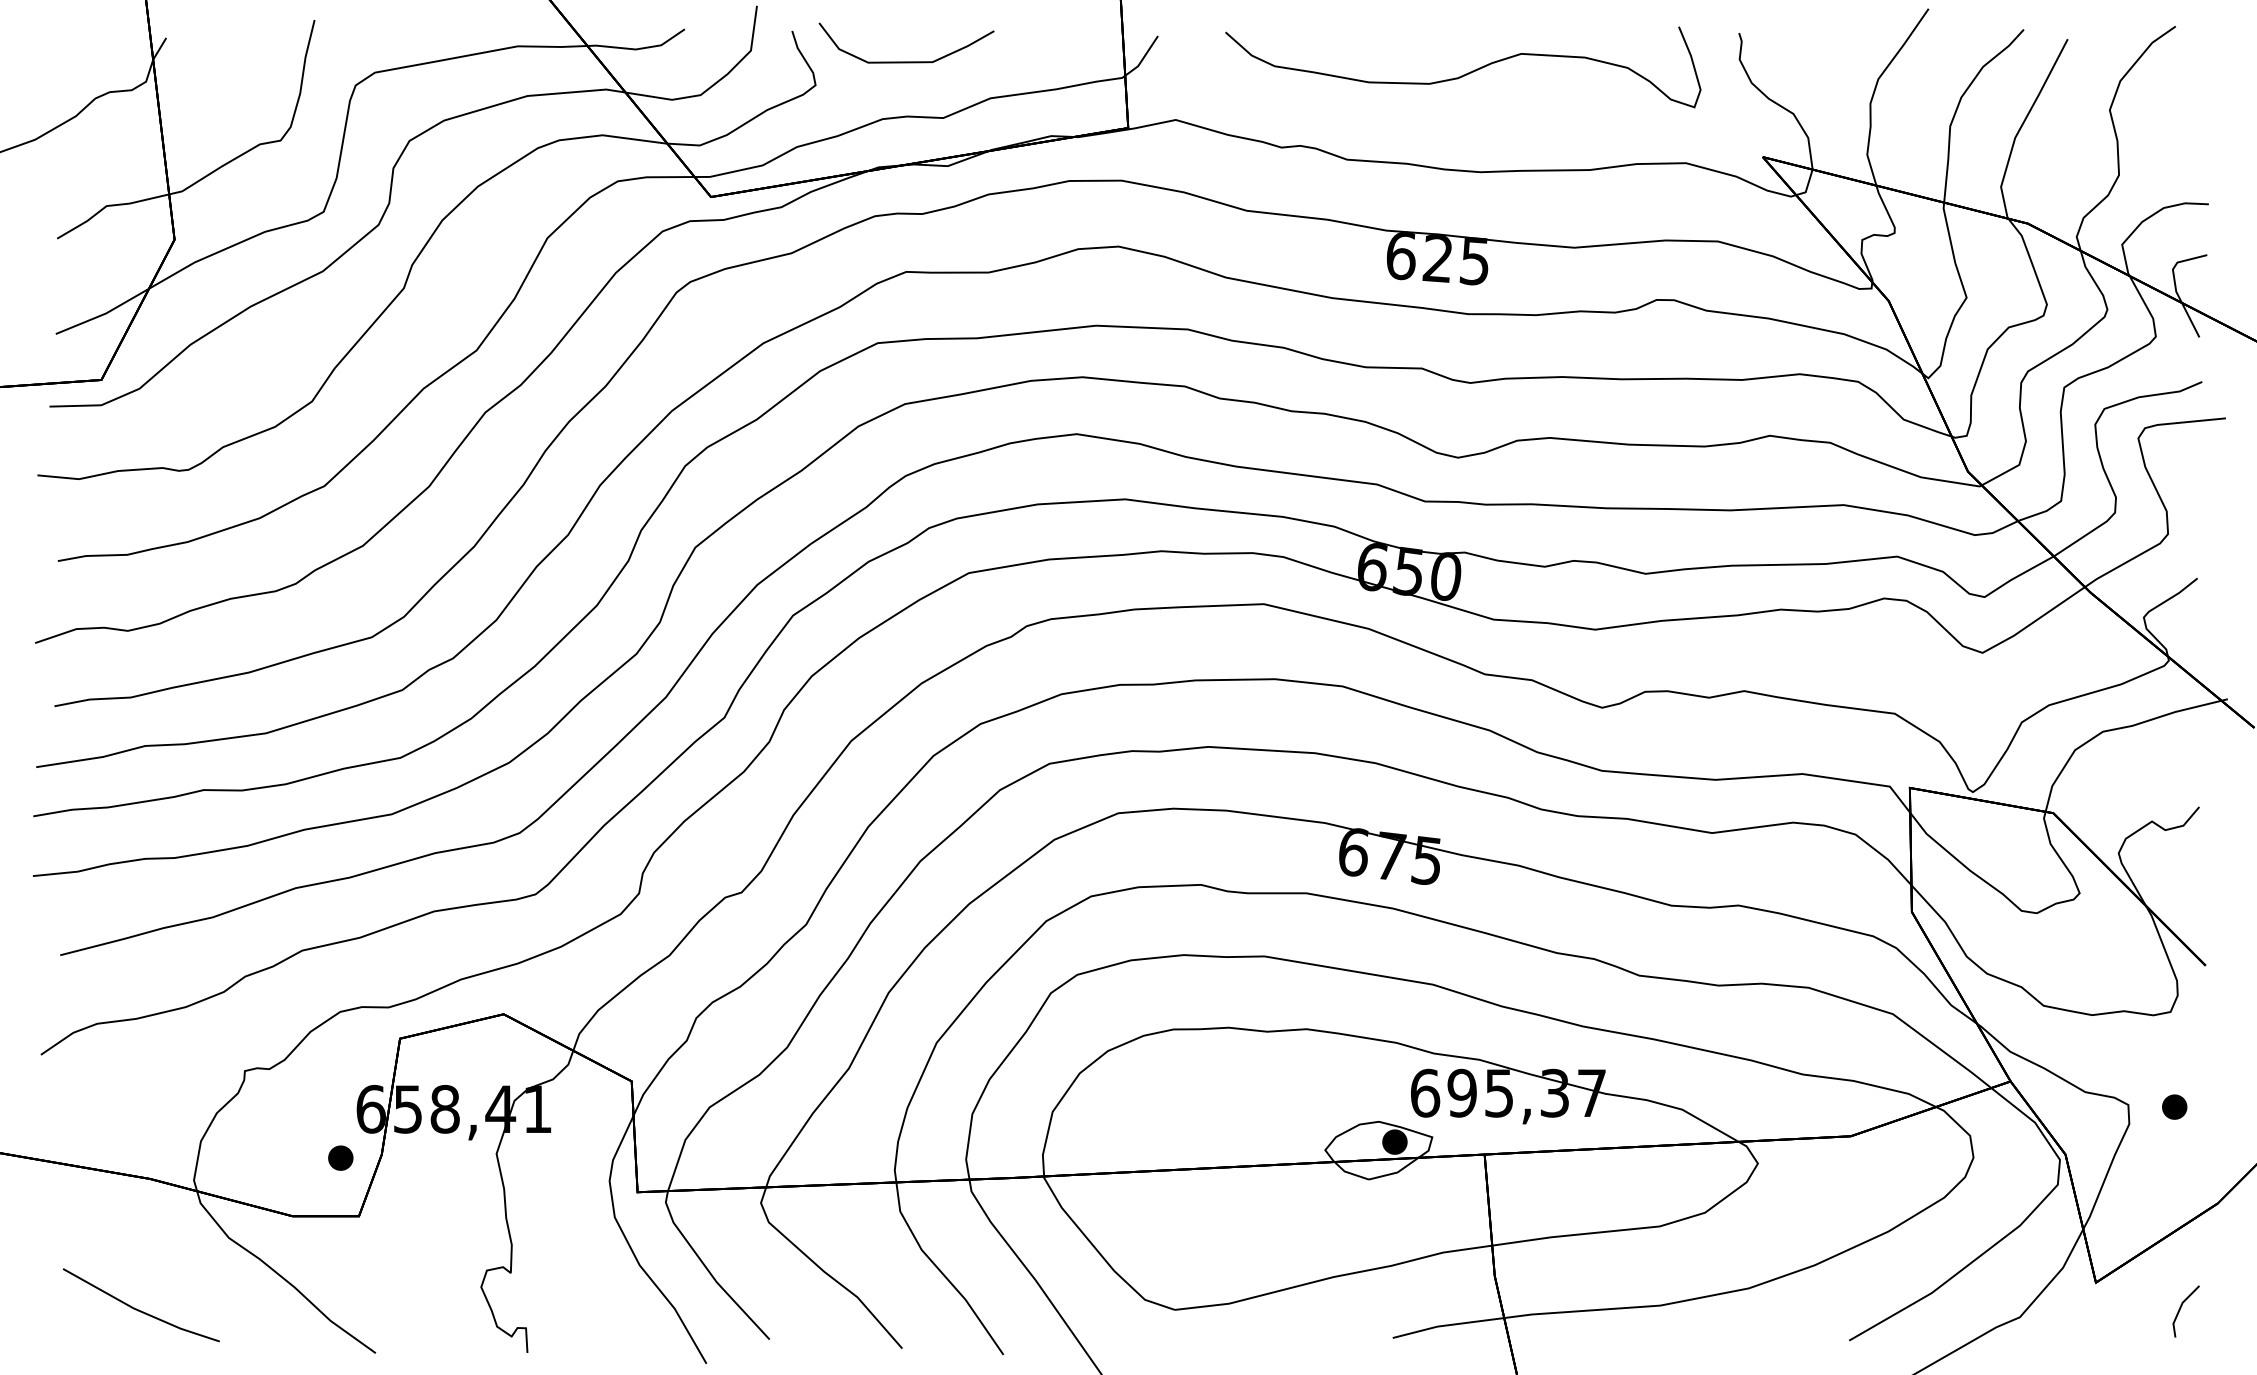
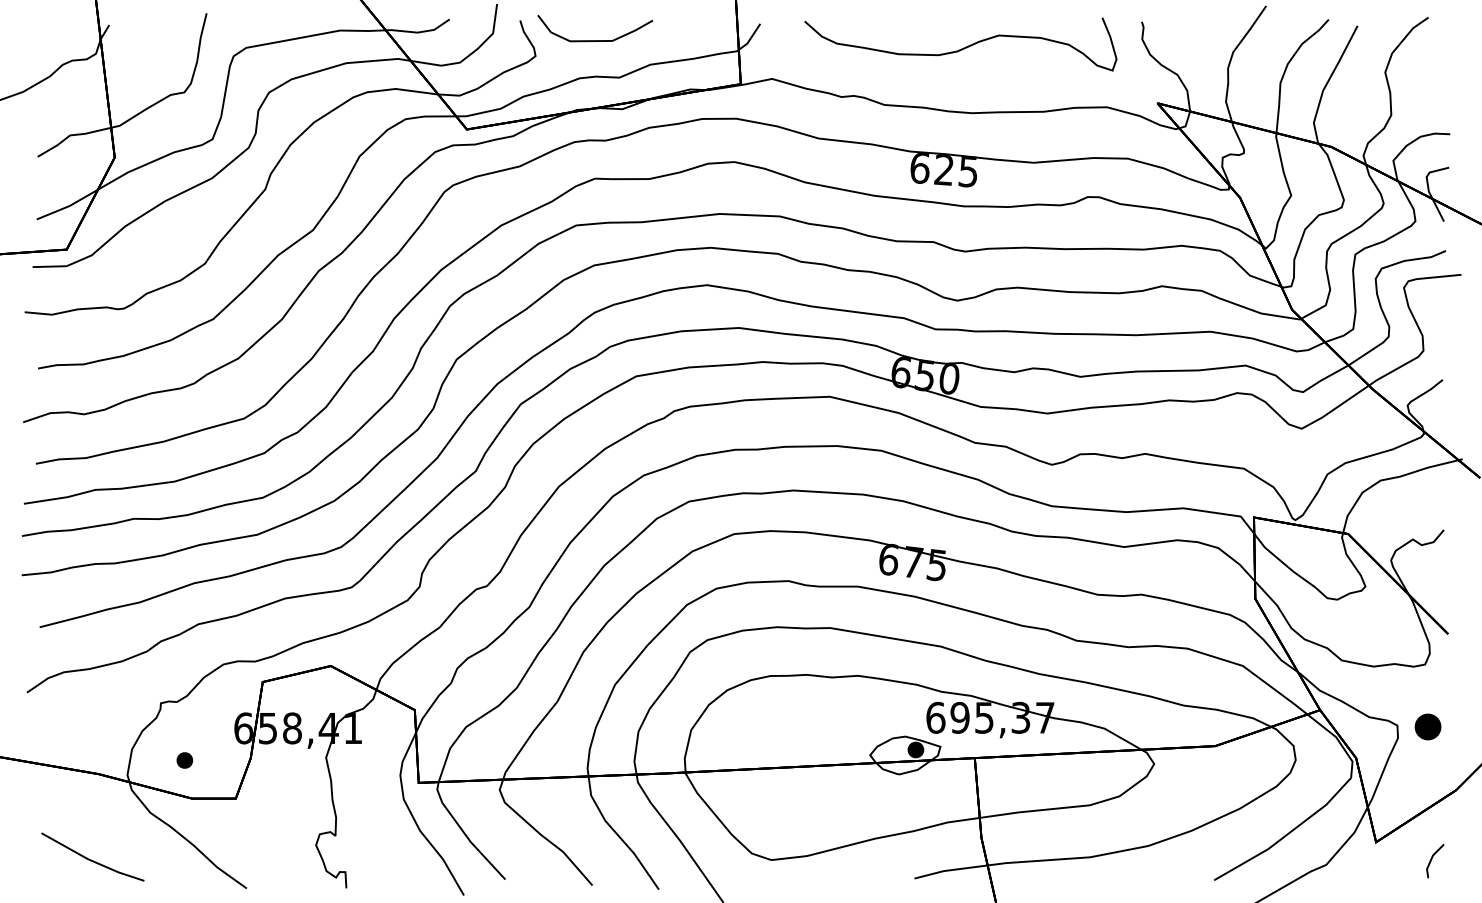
part: (2174, 1106) -> (1427, 726), size x1.6
part: (340, 1158) -> (184, 760), moved

